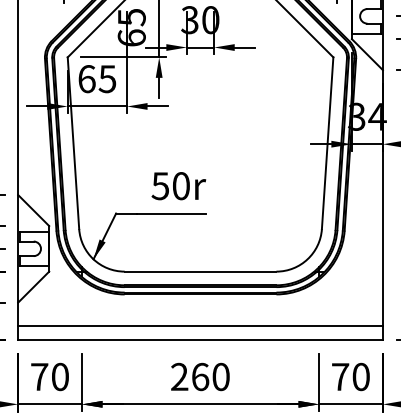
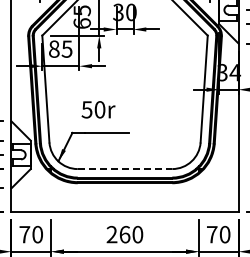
text: (87, 78) -> (54, 48), 65 -> 85
text: (178, 185) -> (98, 109), moved
line: (201, 272) -> (125, 169), solid -> dashed
line: (199, 326) -> (124, 203), removed

